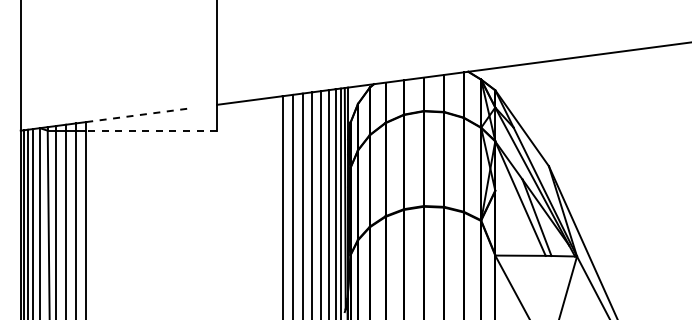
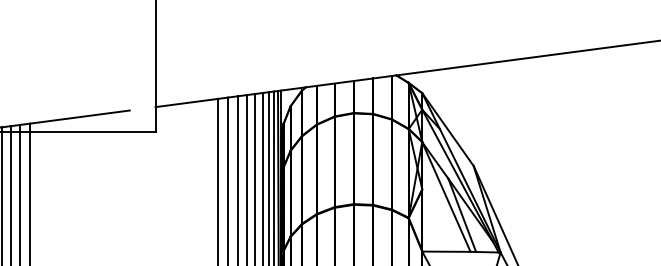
line: (138, 115) -> (80, 117), dashed -> solid
line: (151, 130) -> (92, 131), dashed -> solid

